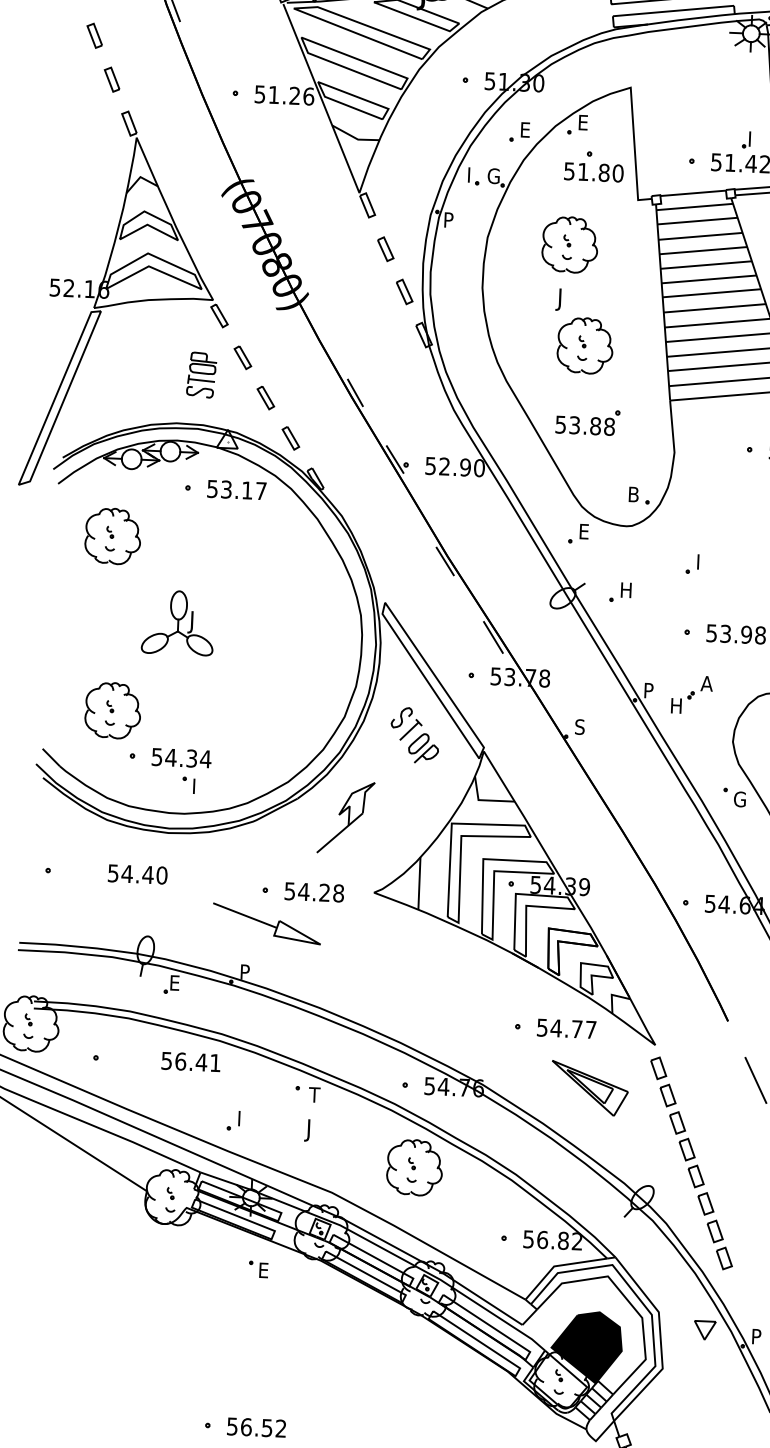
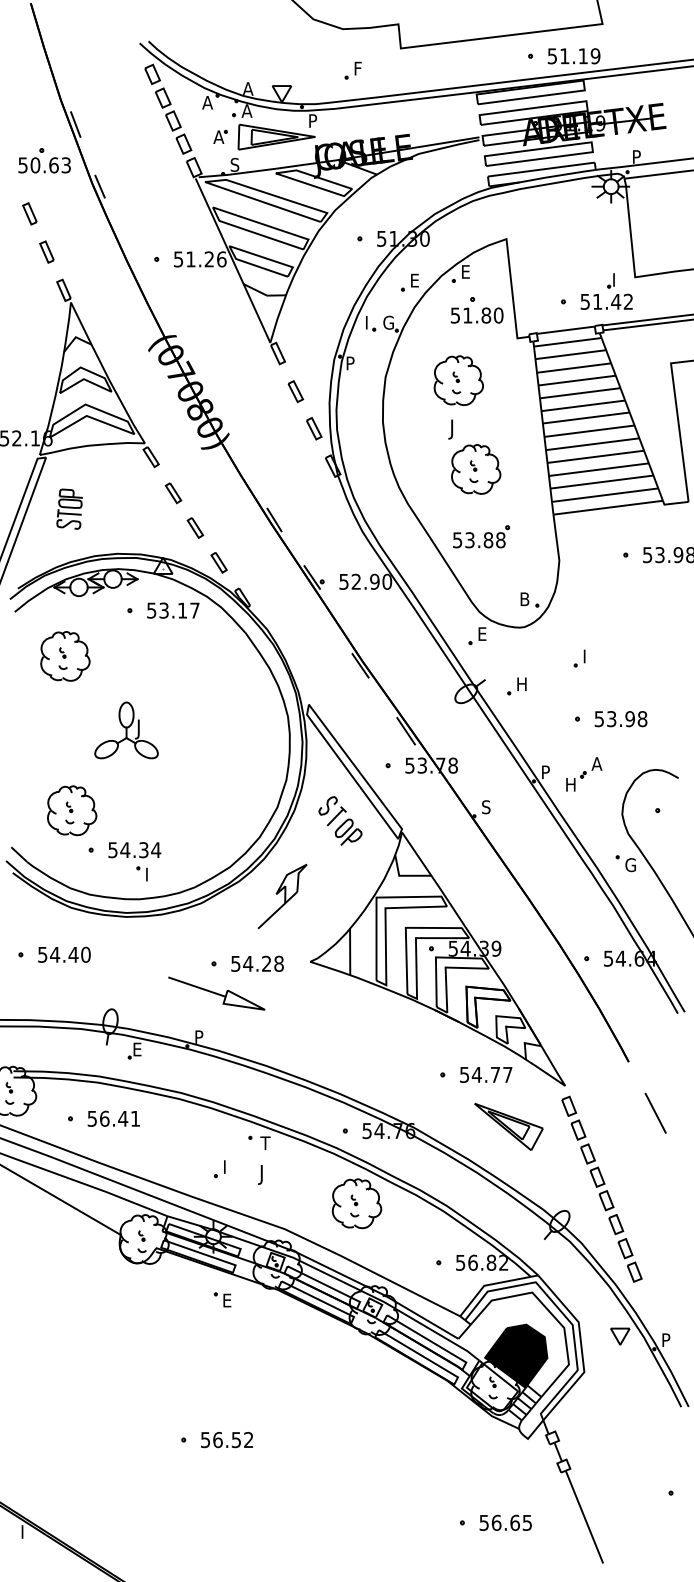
part: (201, 374) -> (69, 508), moved
text: (137, 874) -> (64, 954), moved
text: (190, 1061) -> (113, 1118), moved
part: (233, 1121) -> (219, 1169), moved

